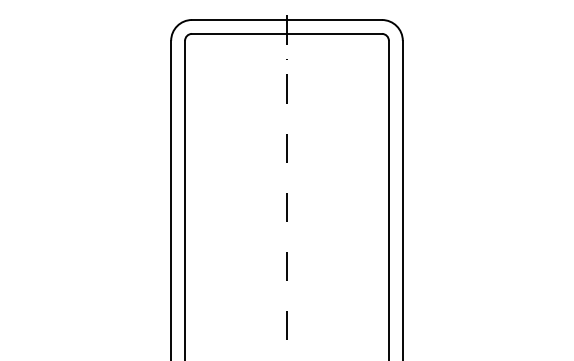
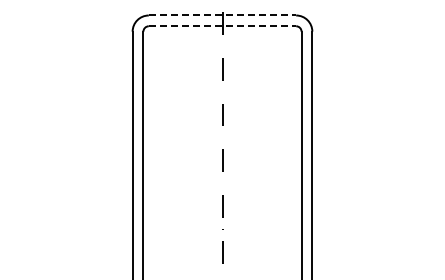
line: (287, 19) -> (222, 15), solid -> dashed
line: (287, 34) -> (222, 26), solid -> dashed

